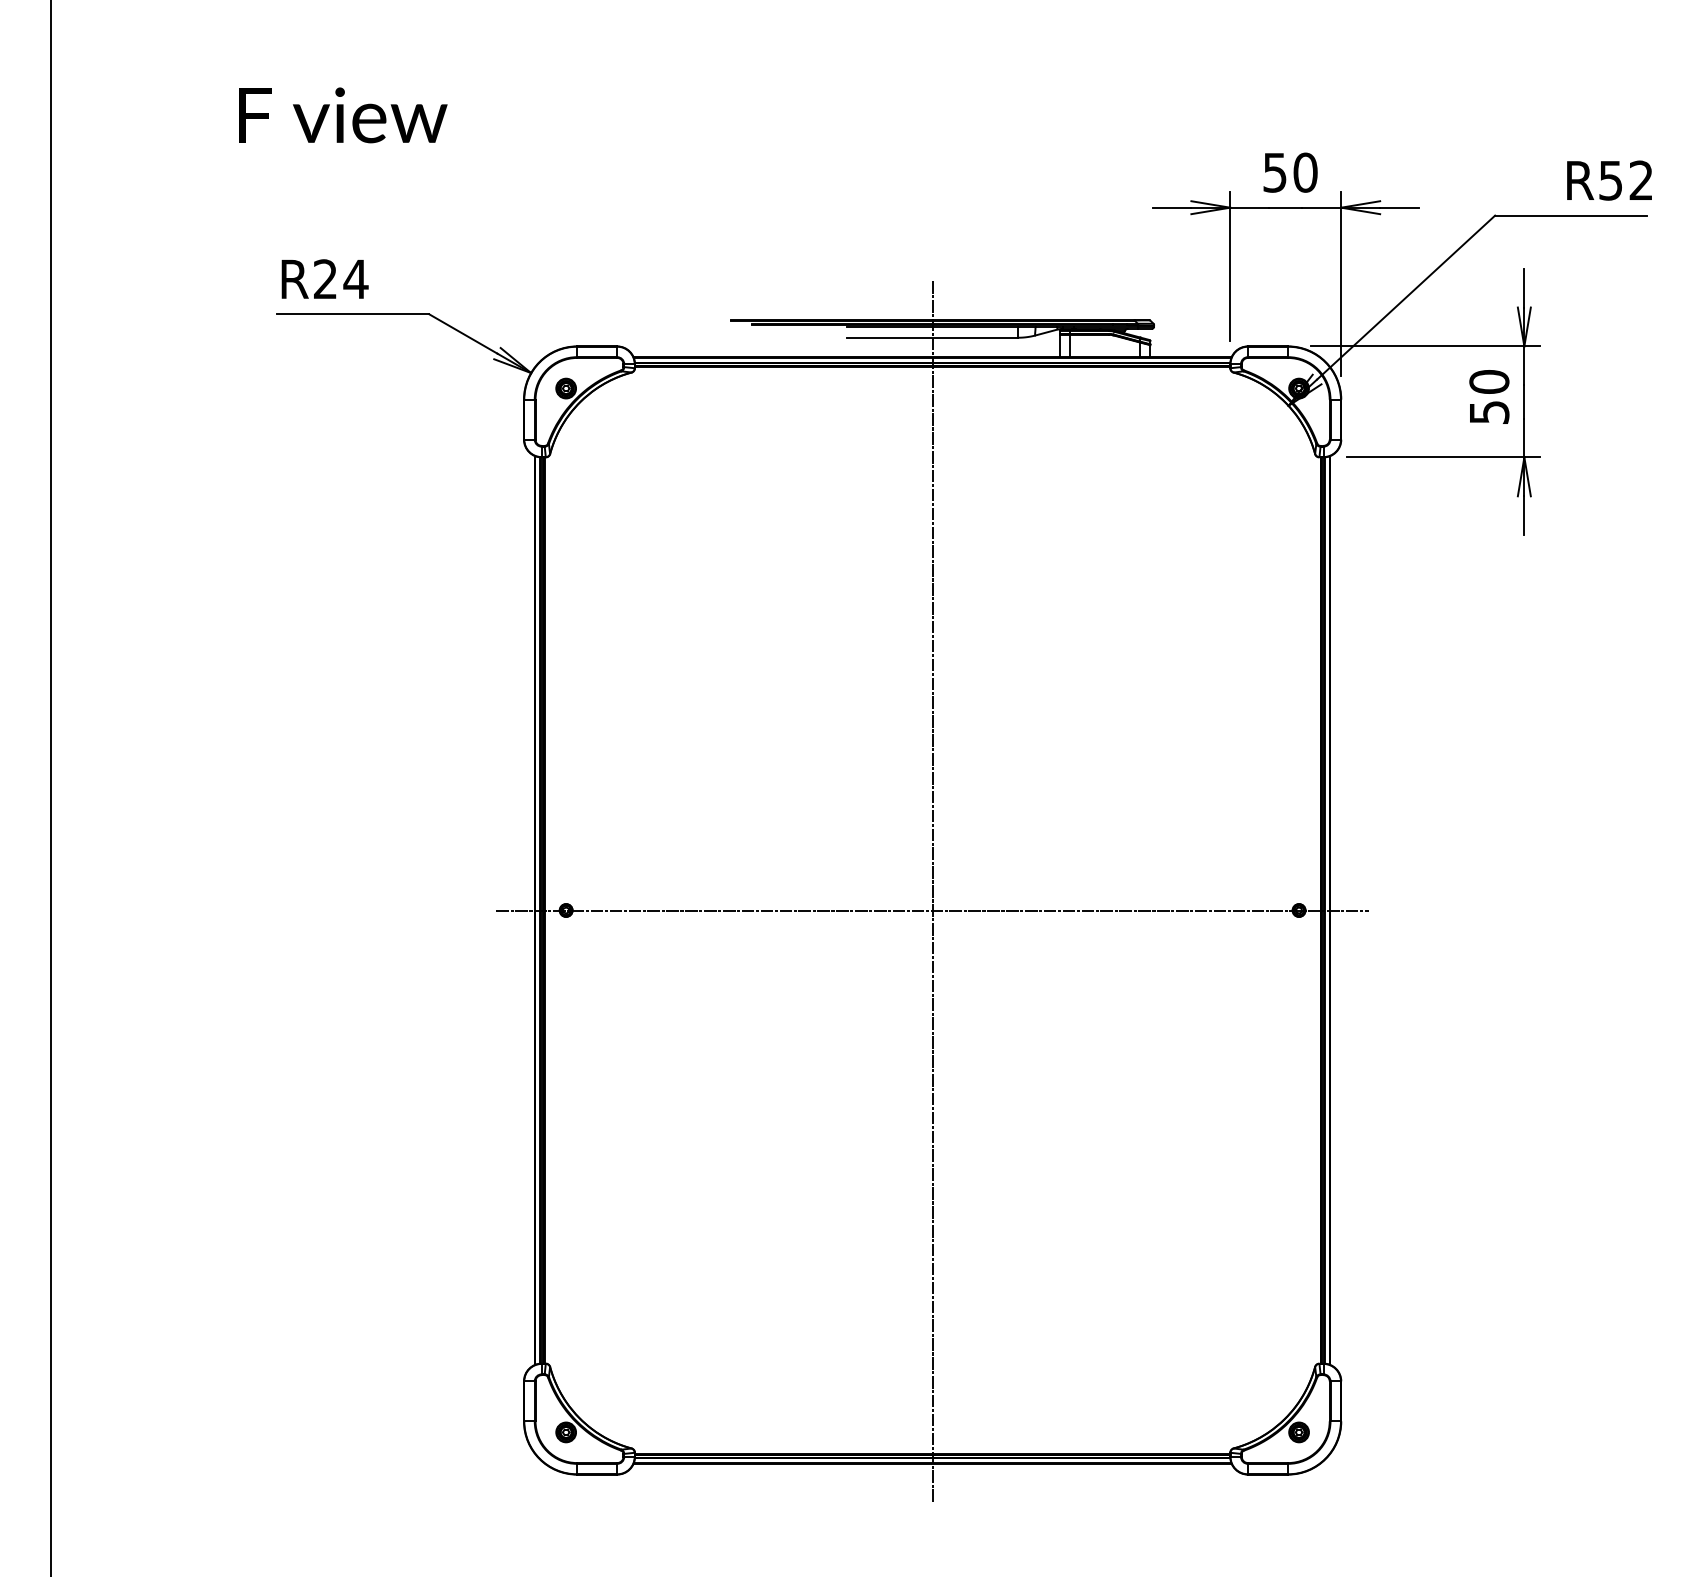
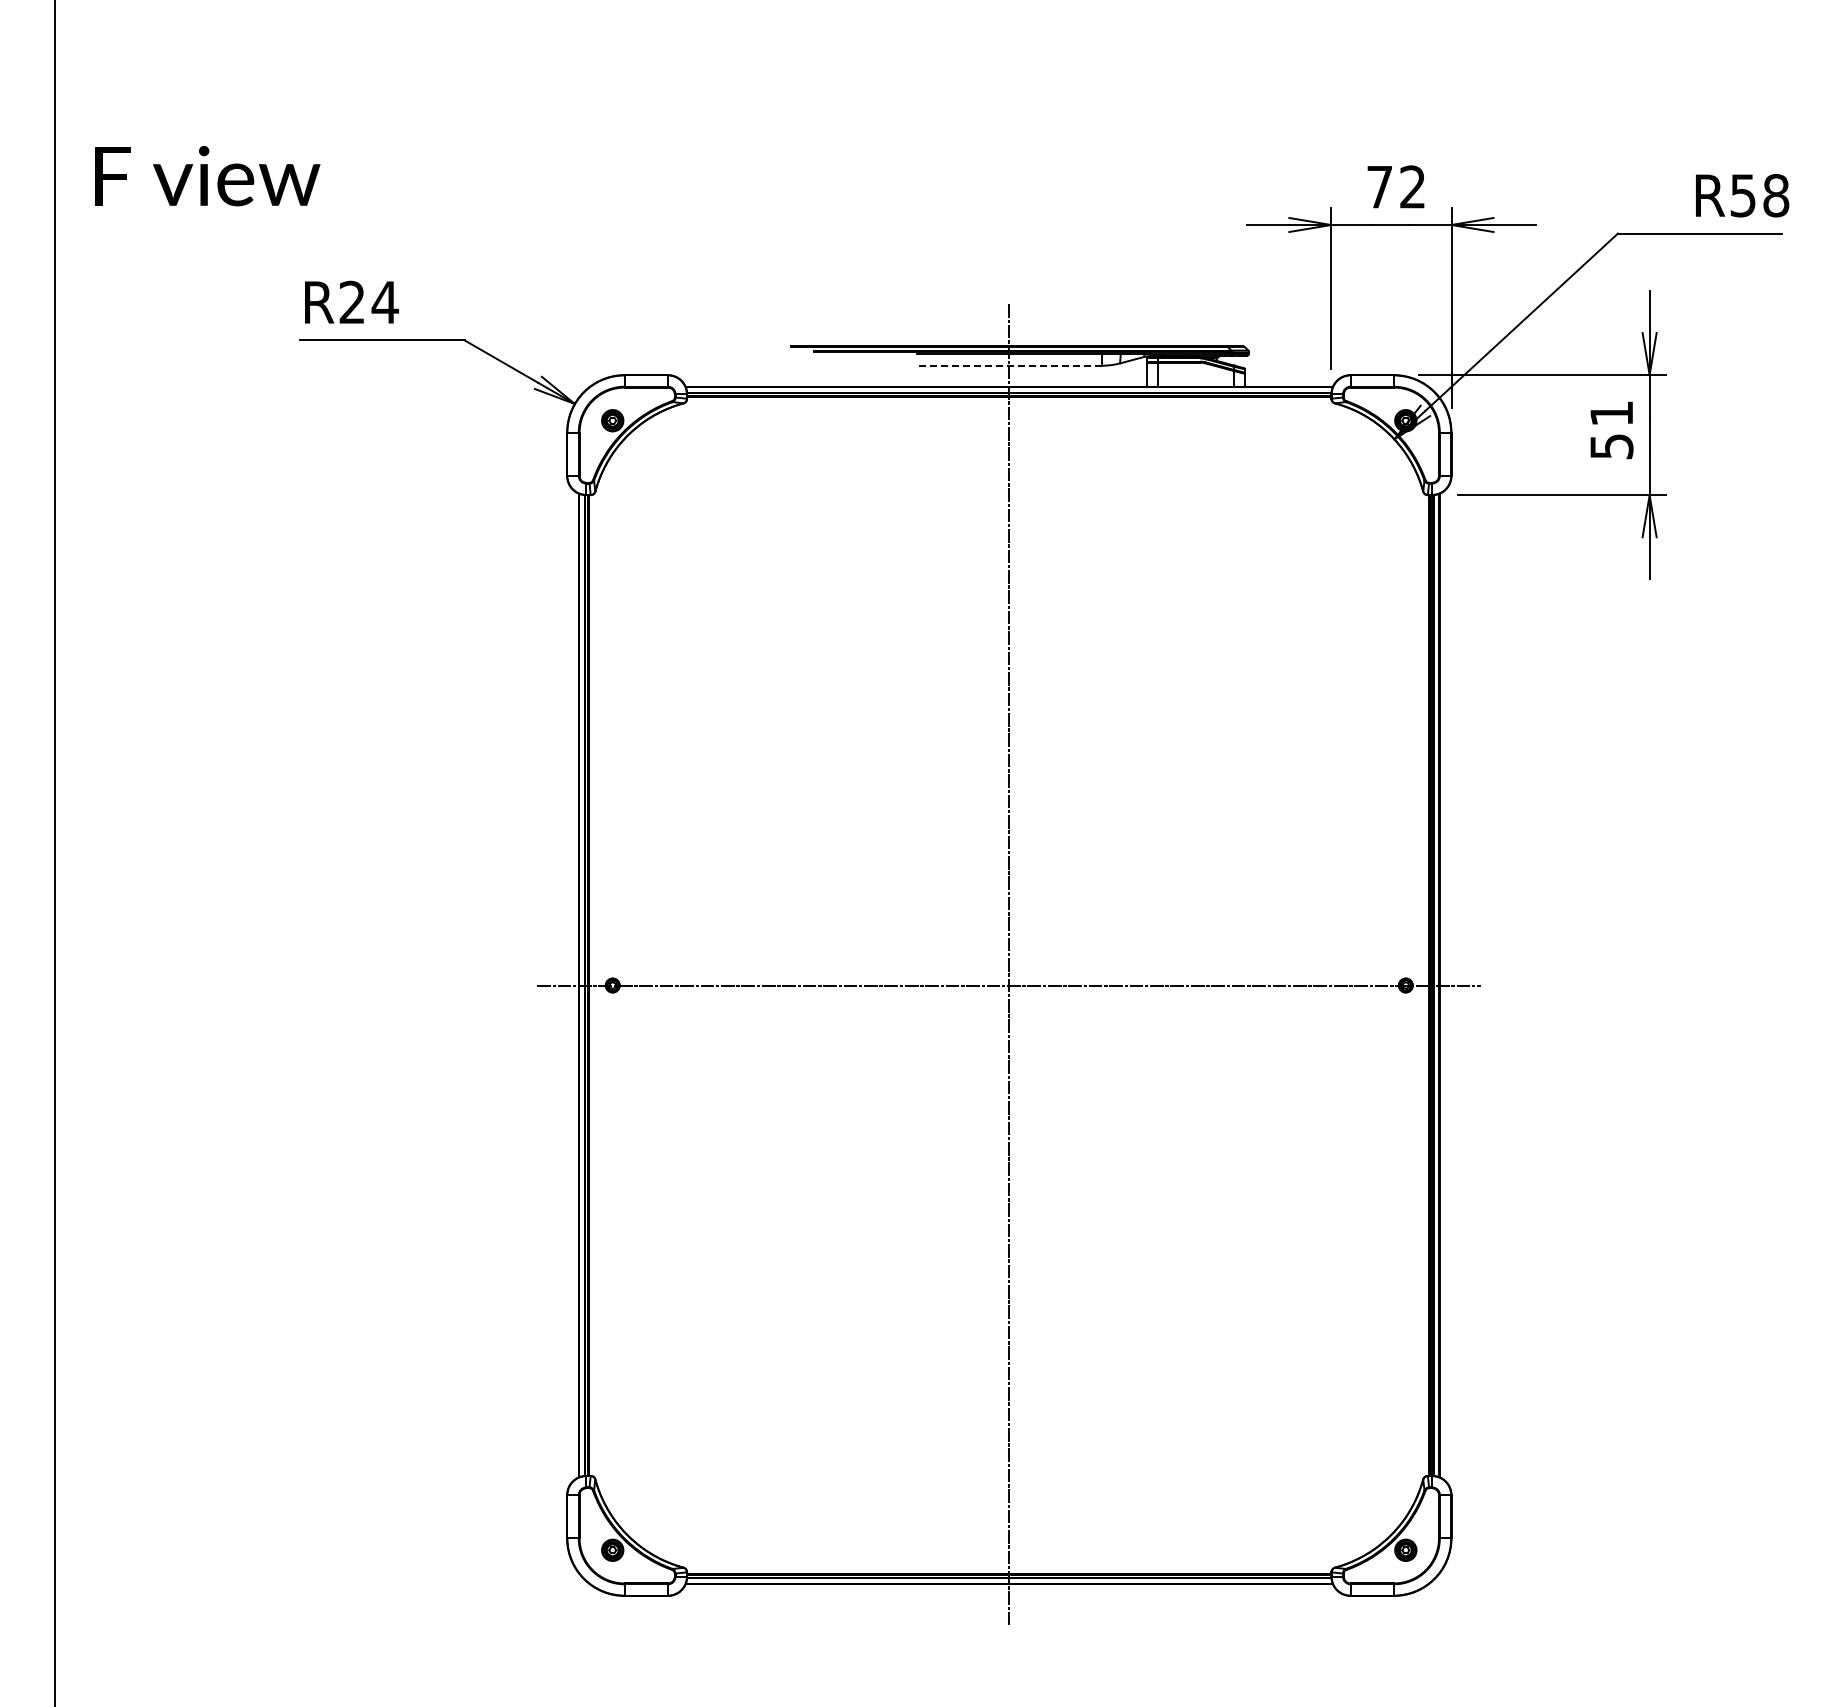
text: (343, 115) -> (207, 176), moved
text: (1290, 172) -> (1396, 186), 50 -> 72
text: (1641, 180) -> (1776, 195), R52 -> R58
line: (932, 337) -> (1009, 365), solid -> dashed
text: (1489, 381) -> (1611, 413), 50 -> 51

